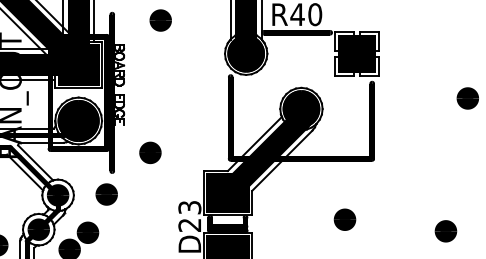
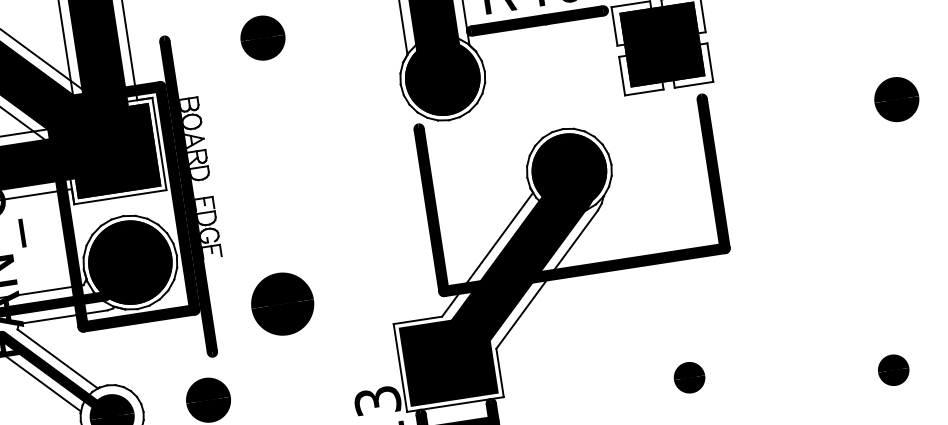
part: (150, 152) -> (282, 303), size x1.4
part: (344, 219) -> (688, 377), size x0.7
part: (445, 231) -> (892, 370), size x0.7

